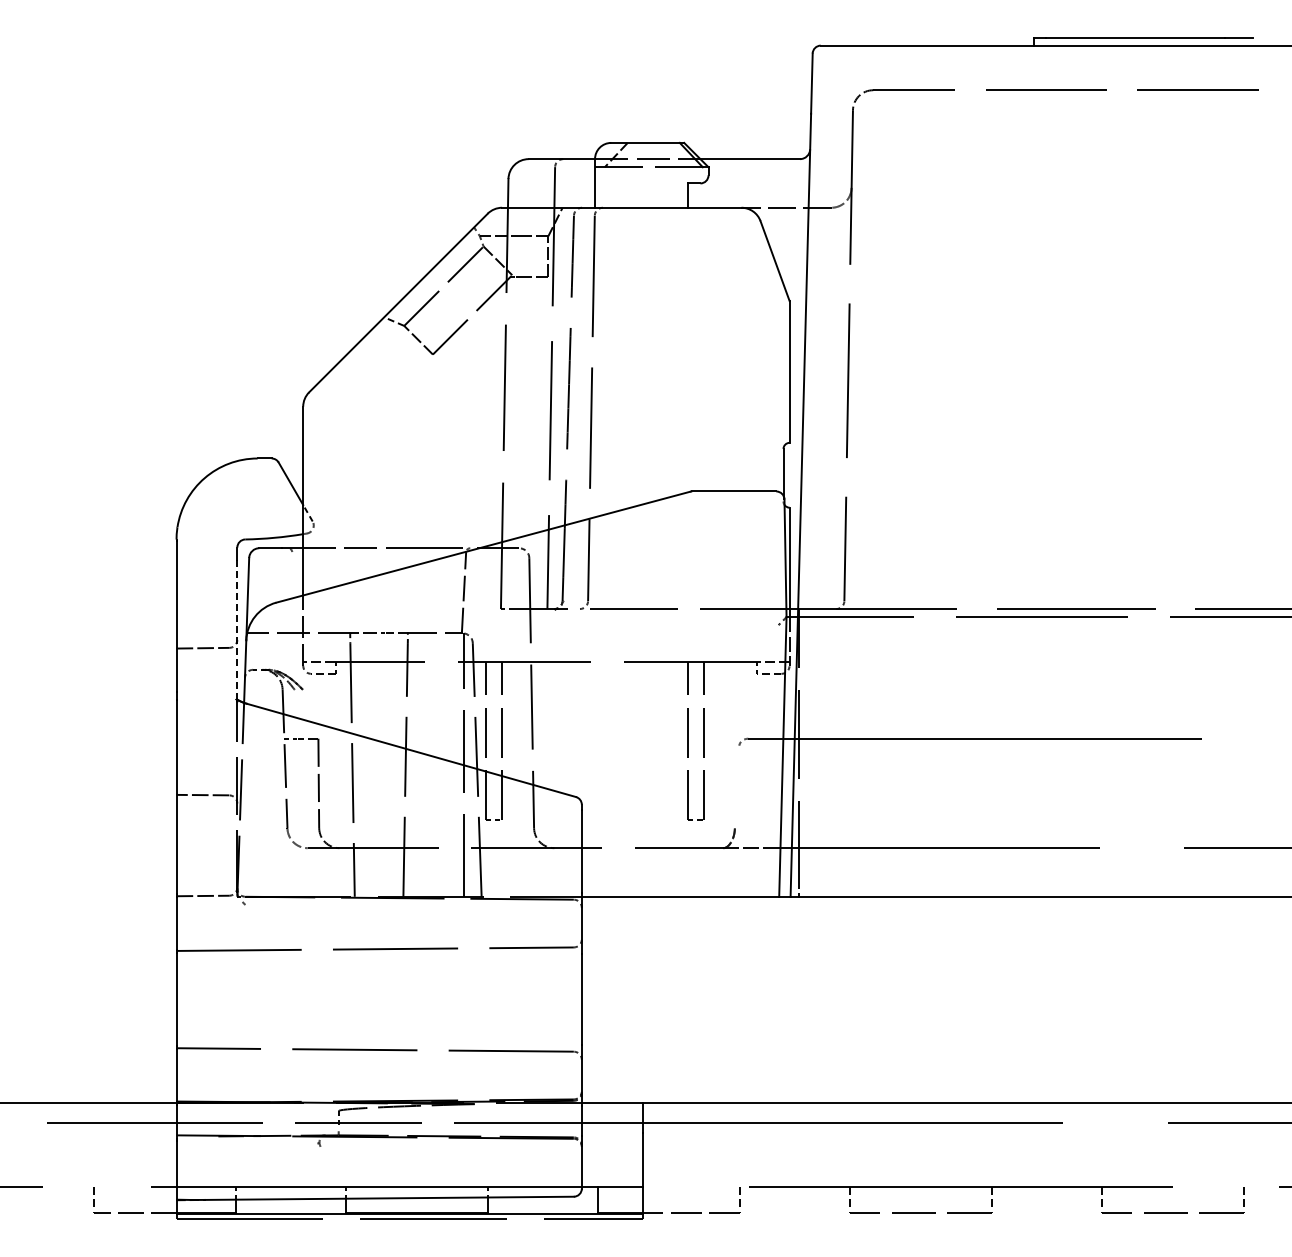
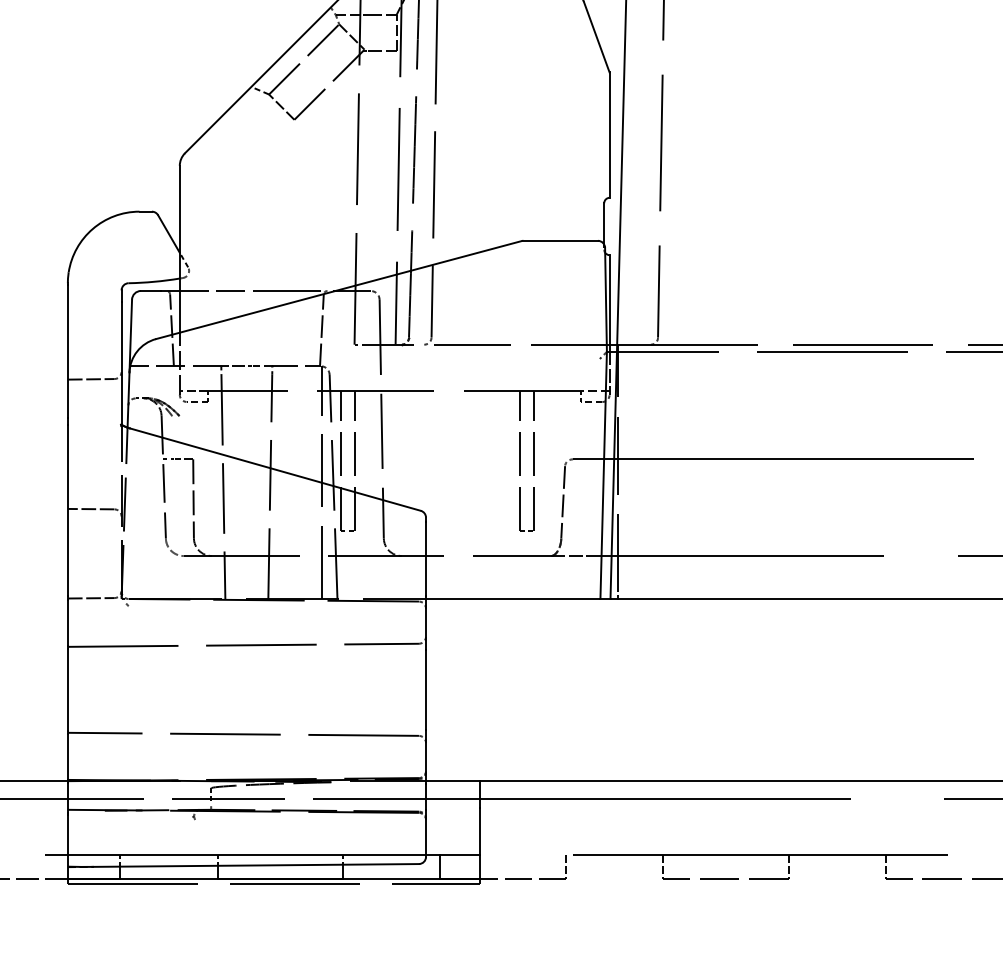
line: (294, 592) -> (172, 330), added
line: (237, 630) -> (121, 363), dashed -> solid
line: (736, 787) -> (562, 502), added

